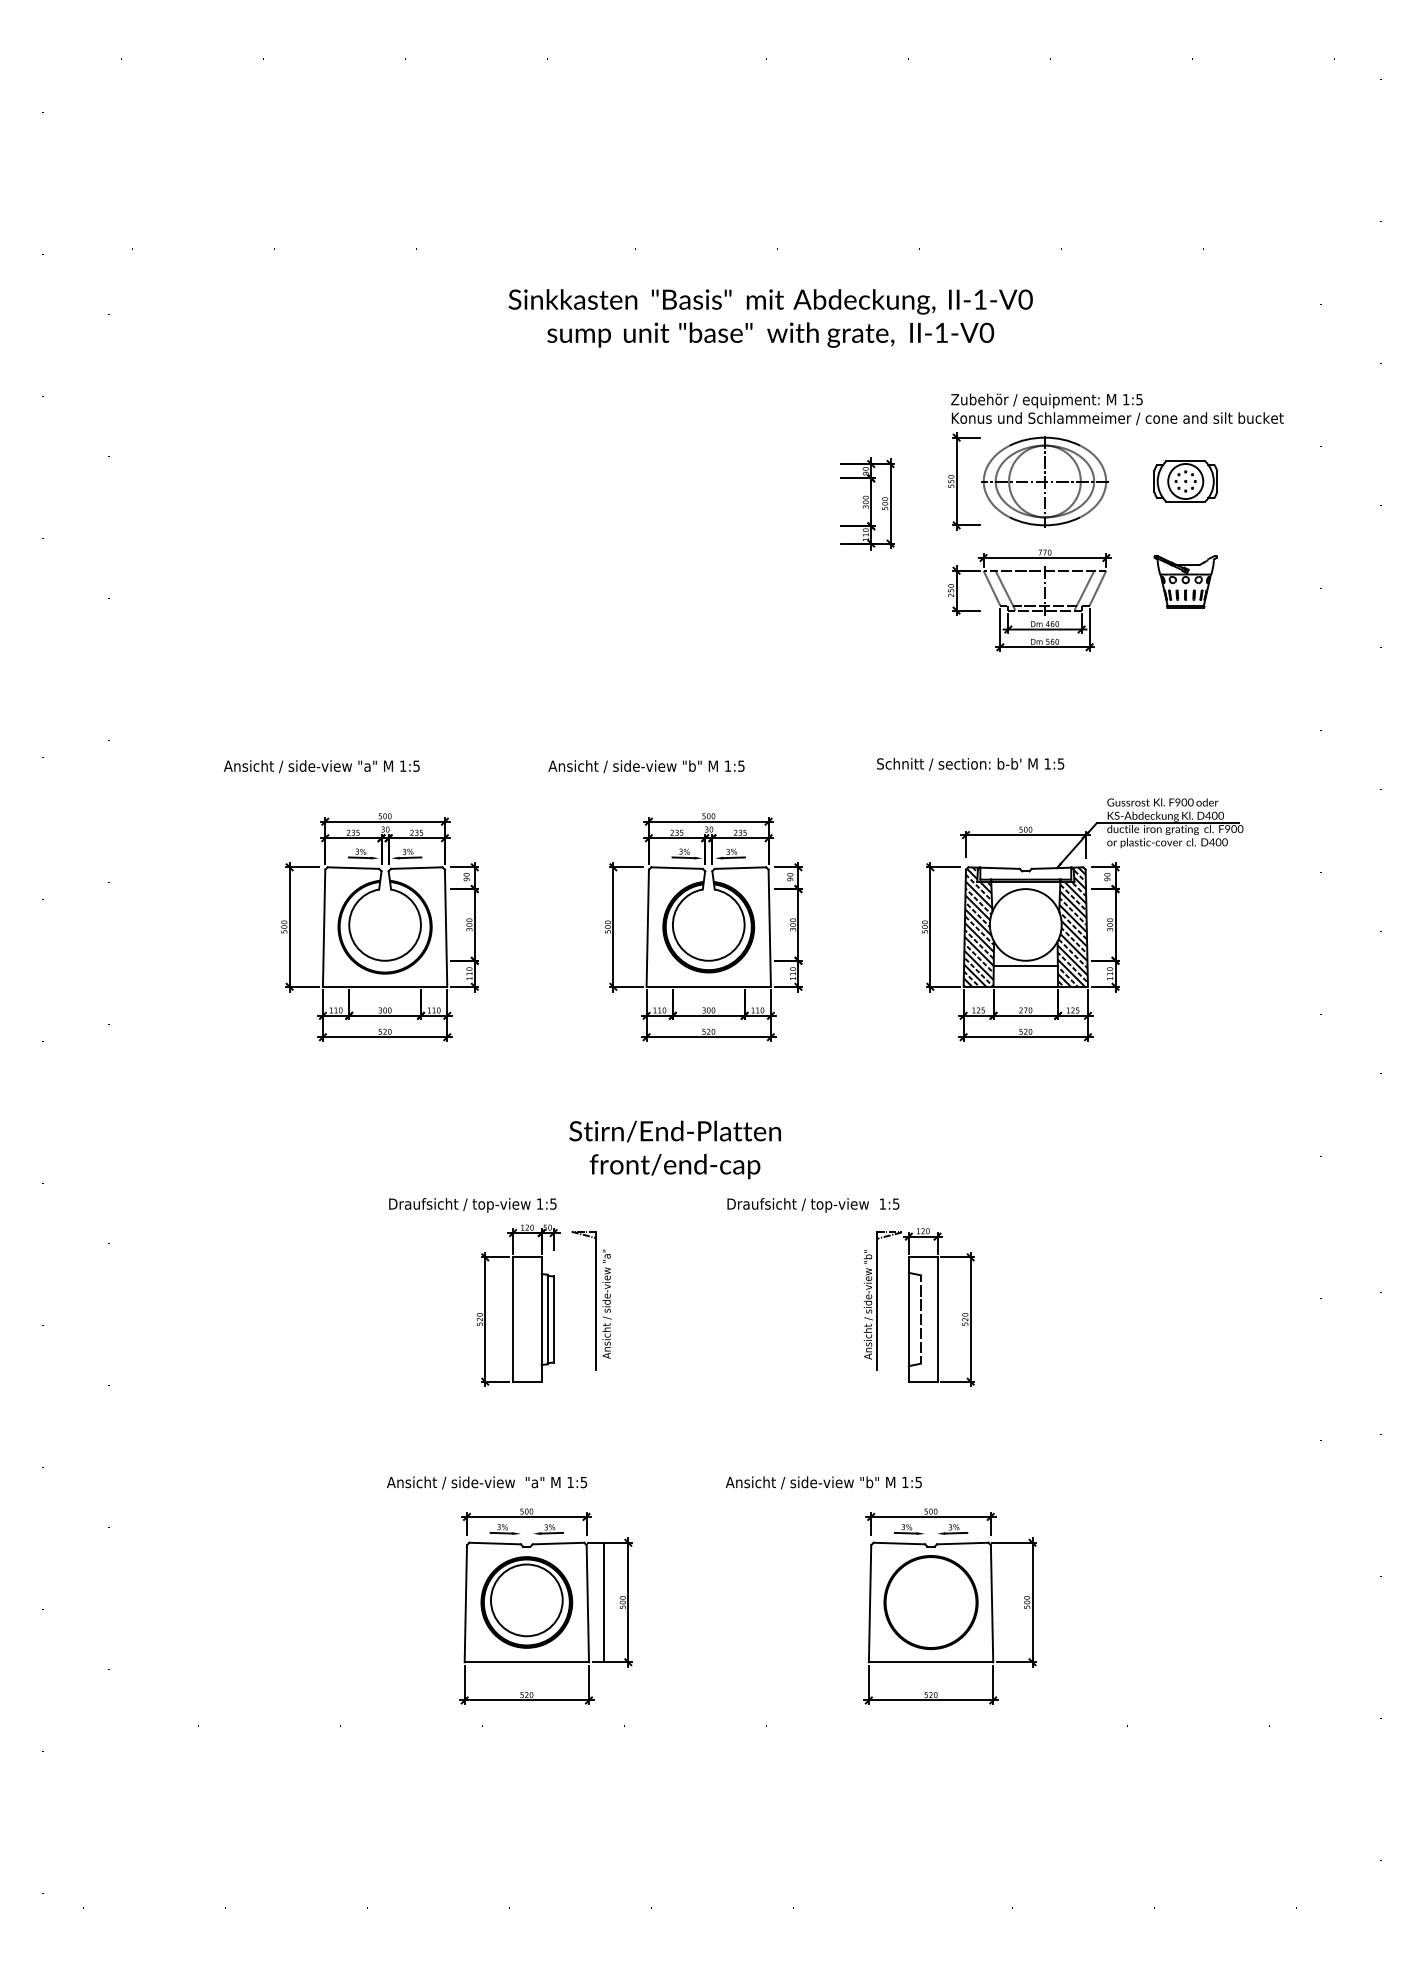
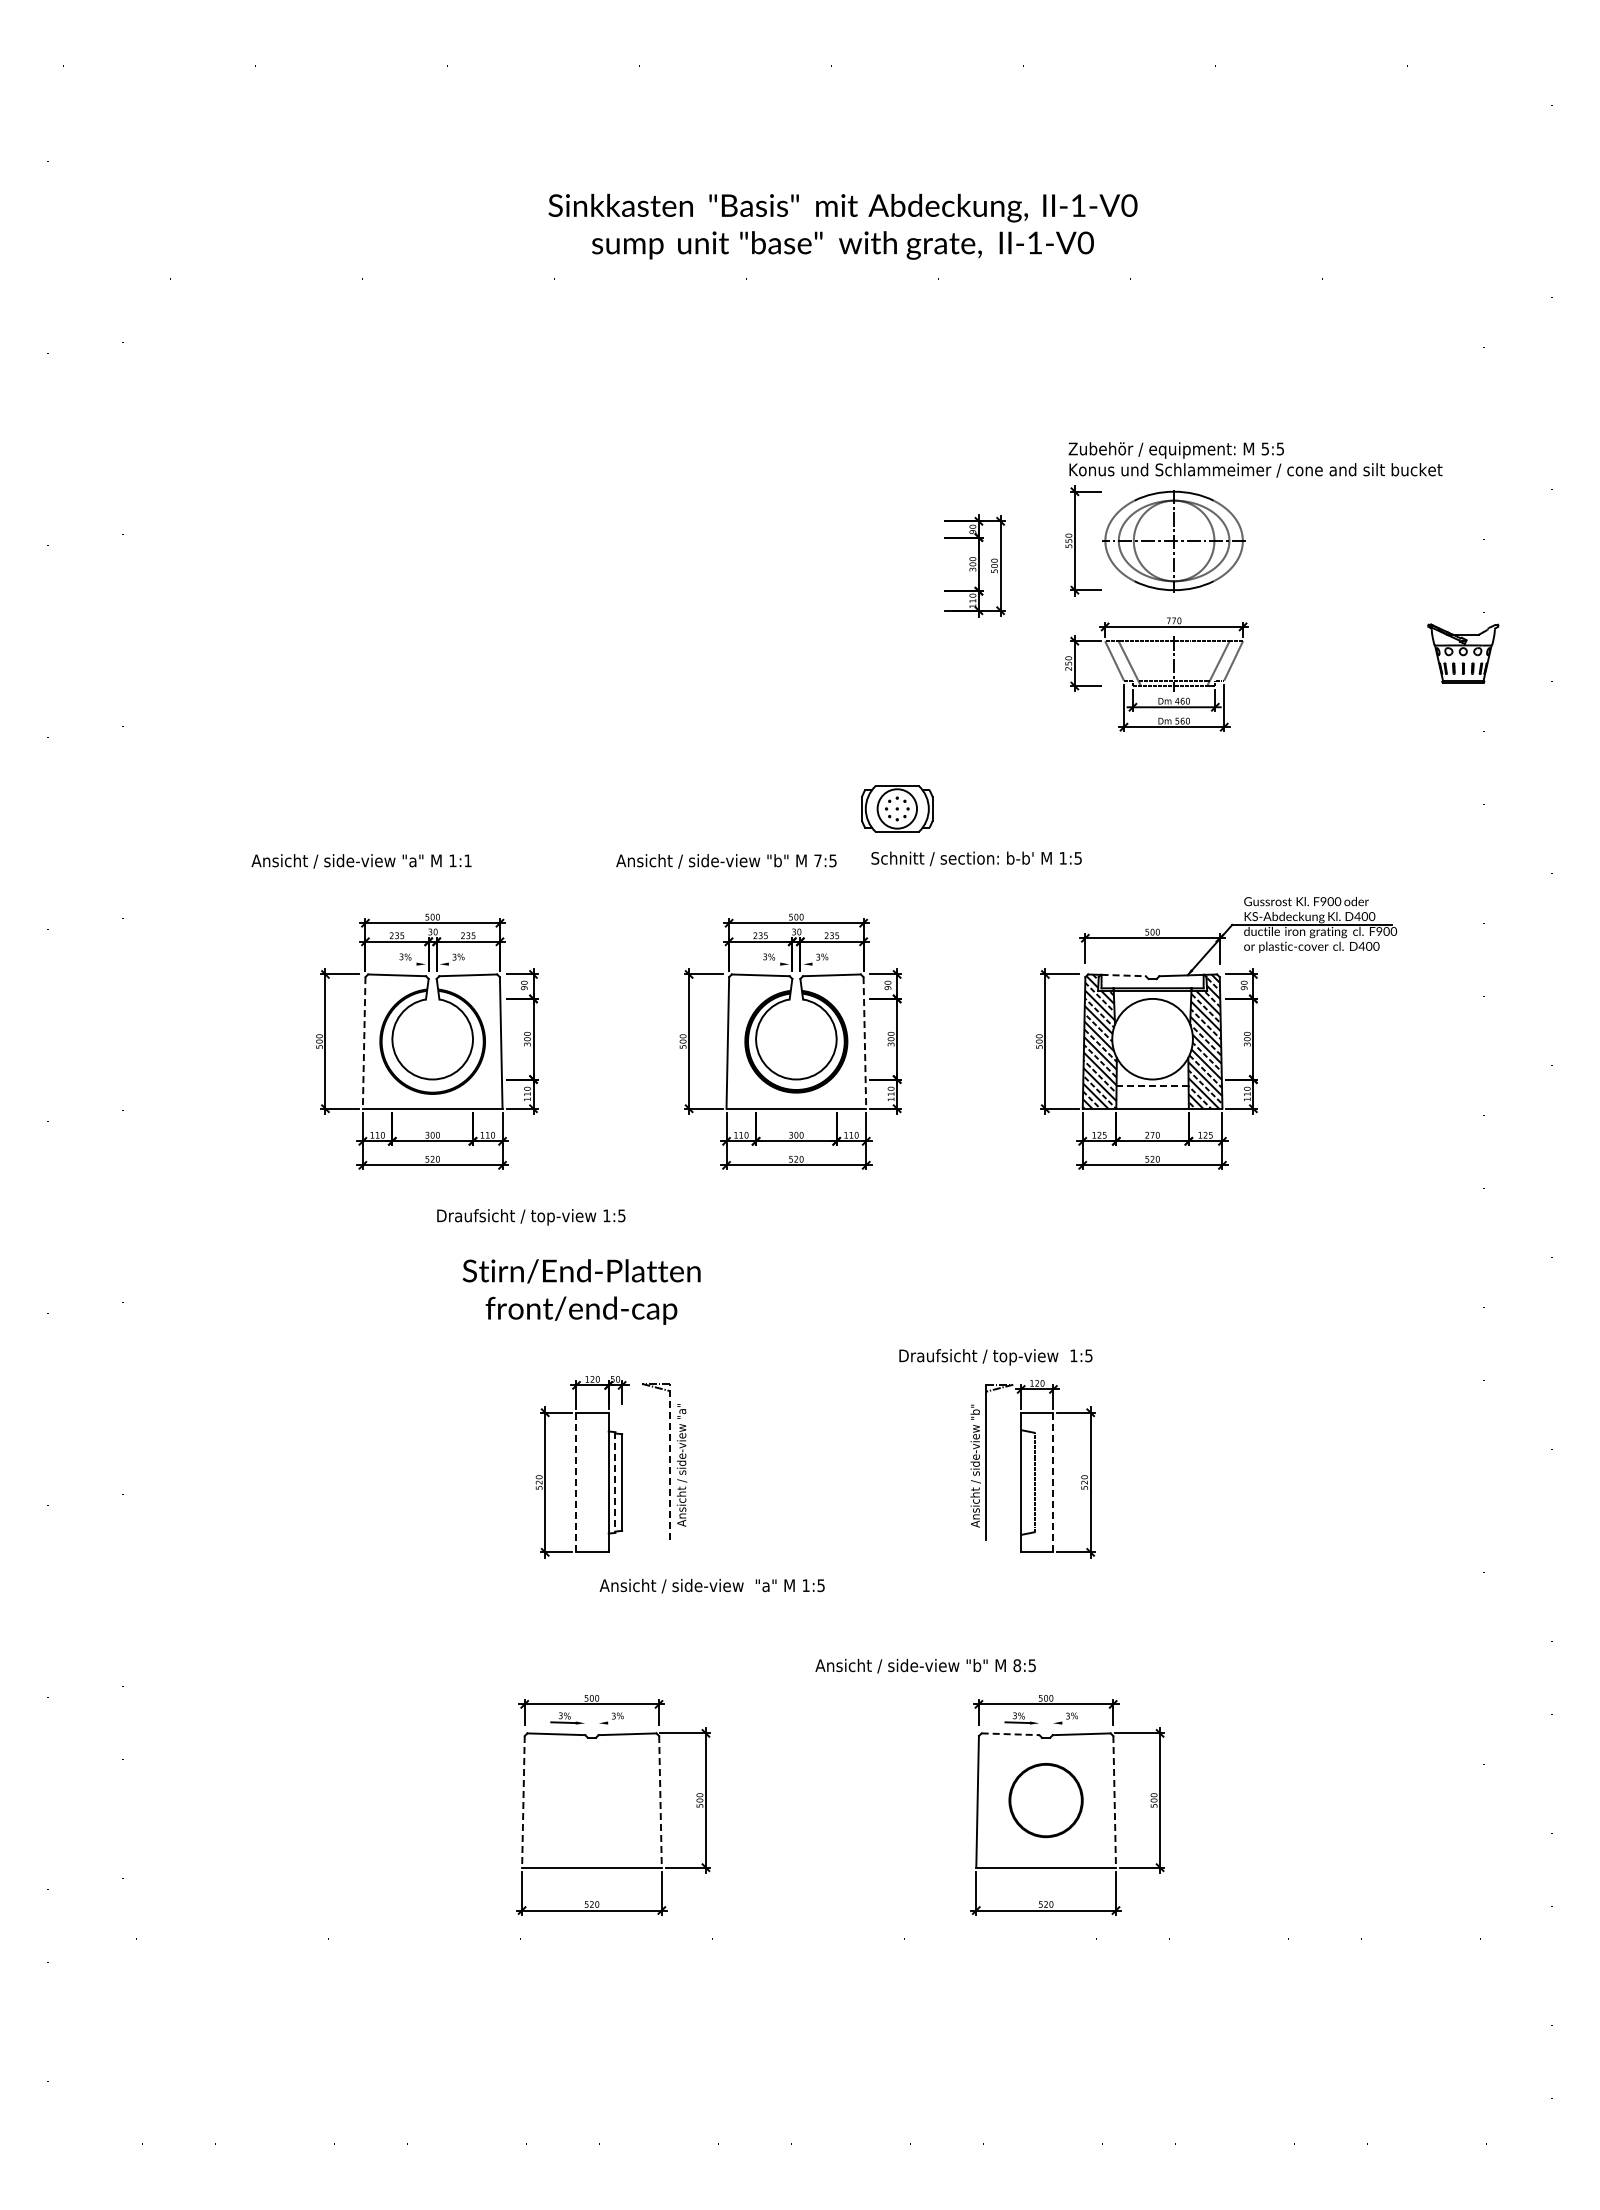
text: (770, 318) -> (842, 226), moved
text: (1125, 399) -> (1264, 448), 1:5 -> 5:5
part: (1185, 481) -> (897, 808), moved
part: (1185, 581) -> (1463, 653), moved
text: (970, 764) -> (976, 858), moved
text: (416, 765) -> (467, 860), 1:5 -> 1:1
text: (727, 765) -> (817, 860), 1:5 -> 7:5
line: (360, 857) -> (404, 963), removed
line: (409, 857) -> (460, 963), removed
line: (683, 857) -> (767, 963), removed
line: (733, 857) -> (824, 963), removed
line: (1000, 868) -> (1124, 975), solid -> dashed
line: (324, 927) -> (364, 1042), solid -> dashed
line: (769, 927) -> (864, 1042), solid -> dashed
line: (1025, 966) -> (1152, 1085), solid -> dashed
text: (675, 1149) -> (581, 1291), moved
text: (473, 1205) -> (531, 1217), moved
text: (813, 1205) -> (995, 1357), moved
line: (595, 1300) -> (669, 1461), solid -> dashed
line: (513, 1319) -> (576, 1482), solid -> dashed
line: (937, 1319) -> (1053, 1482), solid -> dashed
line: (547, 1320) -> (615, 1483), solid -> dashed
text: (486, 1482) -> (711, 1585), moved
text: (905, 1482) -> (1017, 1665), 1:5 -> 8:5
line: (552, 1533) -> (620, 1722), removed
line: (956, 1533) -> (1074, 1722), removed
line: (899, 1543) -> (1010, 1734), solid -> dashed
part: (526, 1602) -> (591, 1800), removed
line: (603, 1602) -> (678, 1800), removed
part: (930, 1602) -> (1045, 1800), size x0.7
line: (465, 1603) -> (523, 1801), solid -> dashed
line: (587, 1603) -> (660, 1801), solid -> dashed
line: (991, 1603) -> (1114, 1801), solid -> dashed

